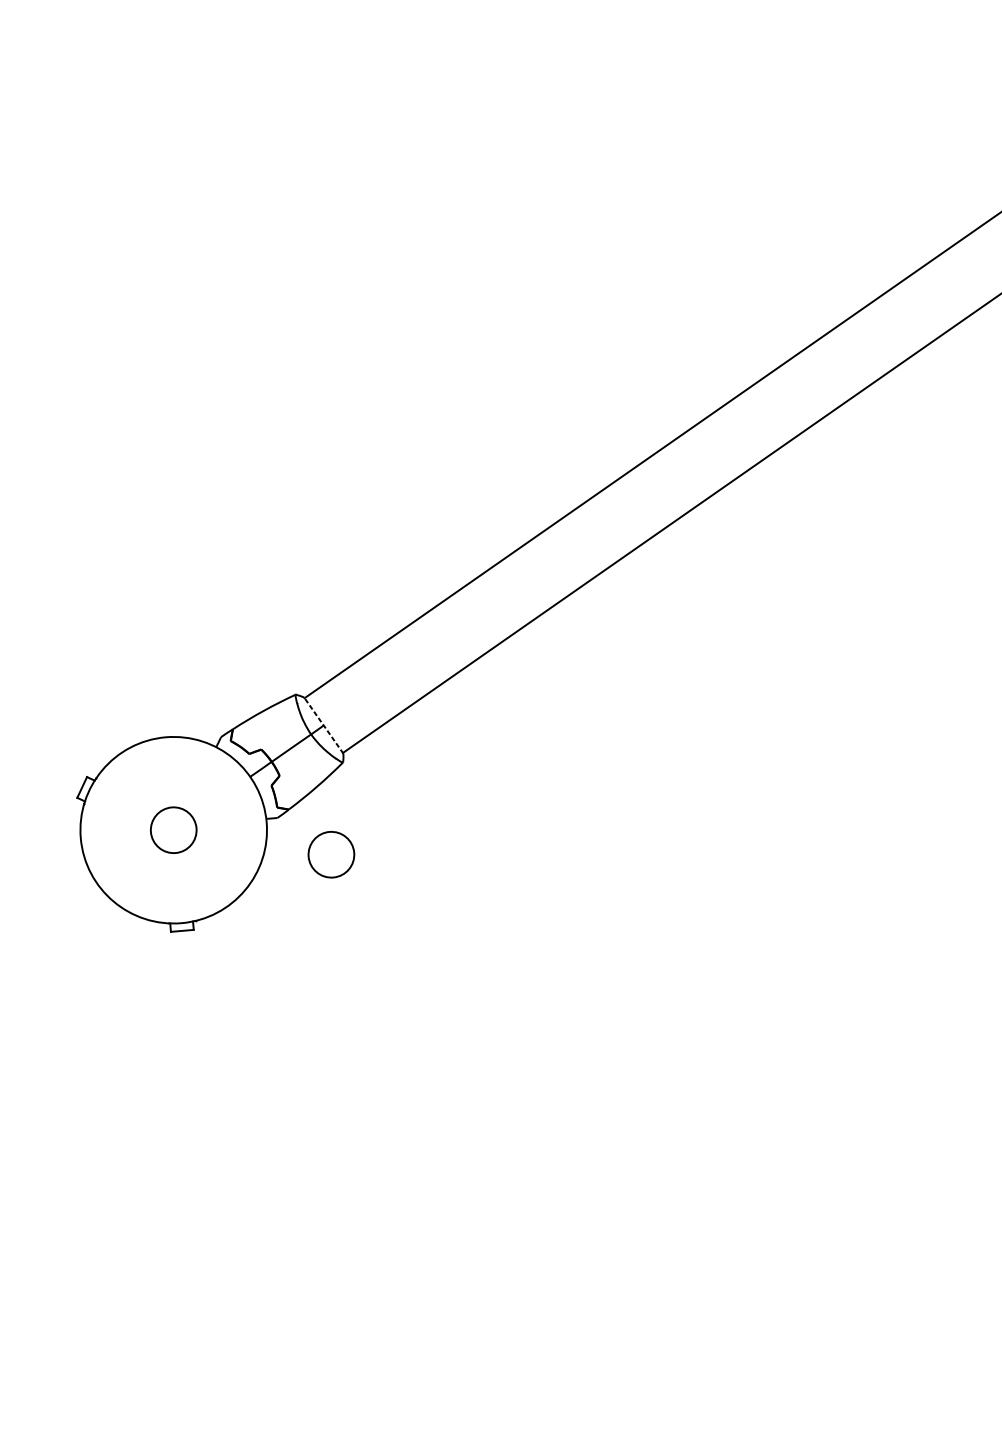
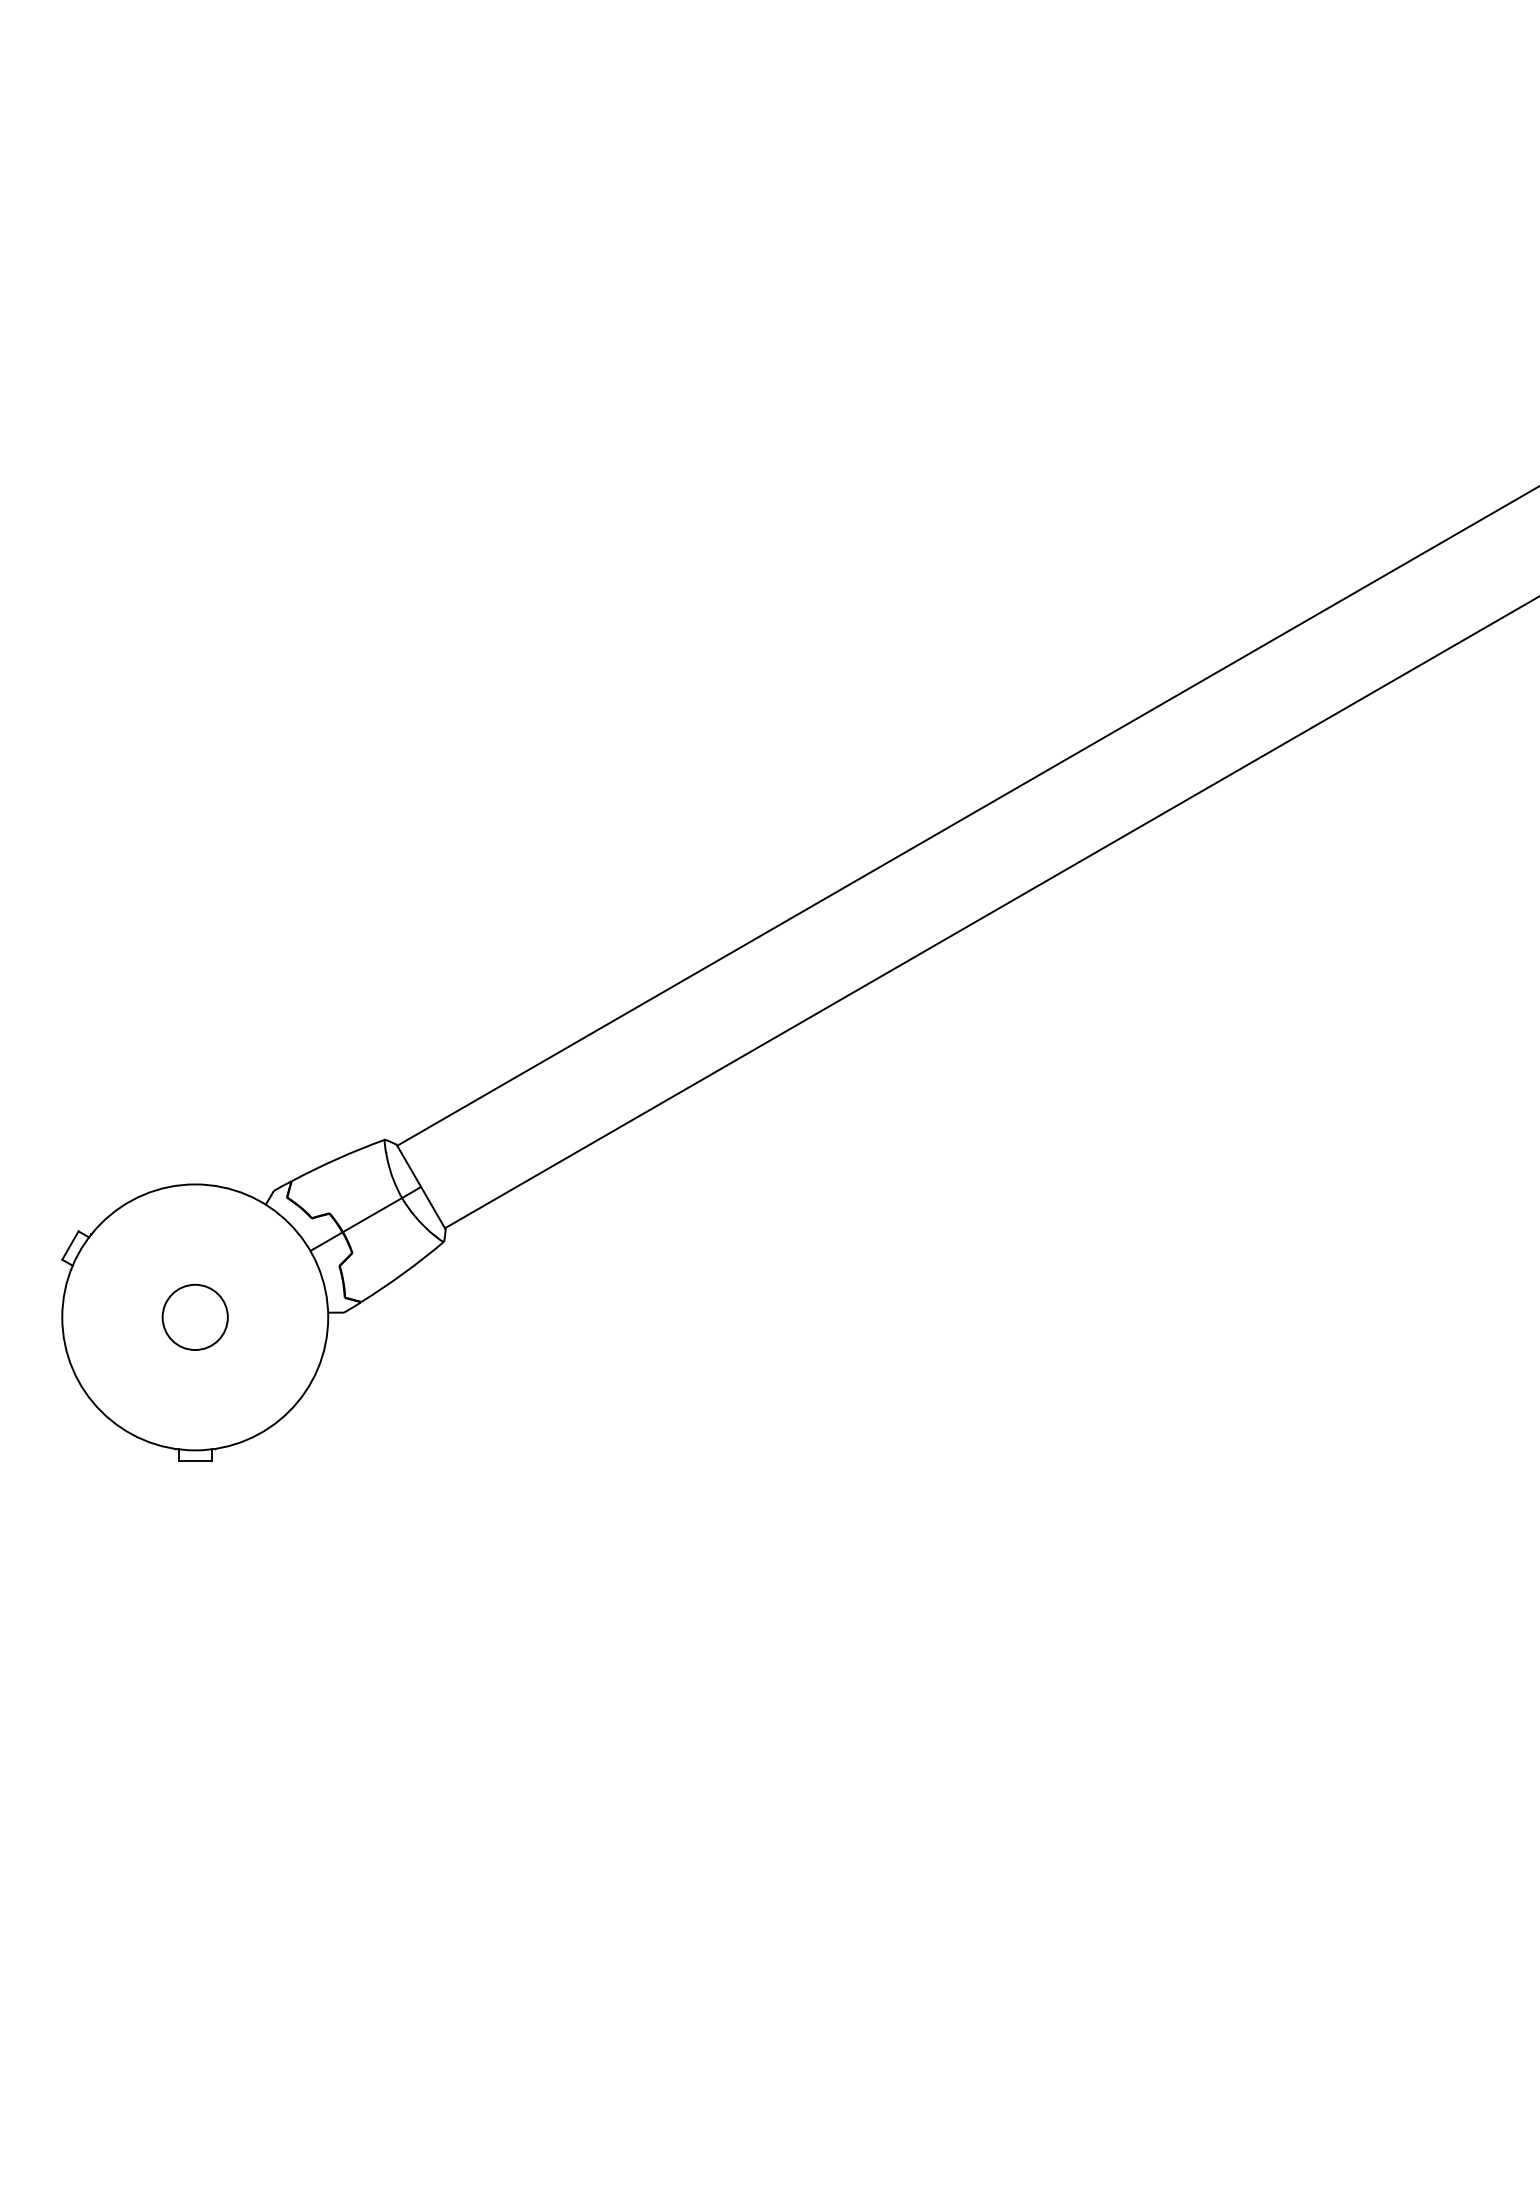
line: (324, 725) -> (421, 1187), dashed -> solid
circle: (330, 854) -> (415, 1370), removed

